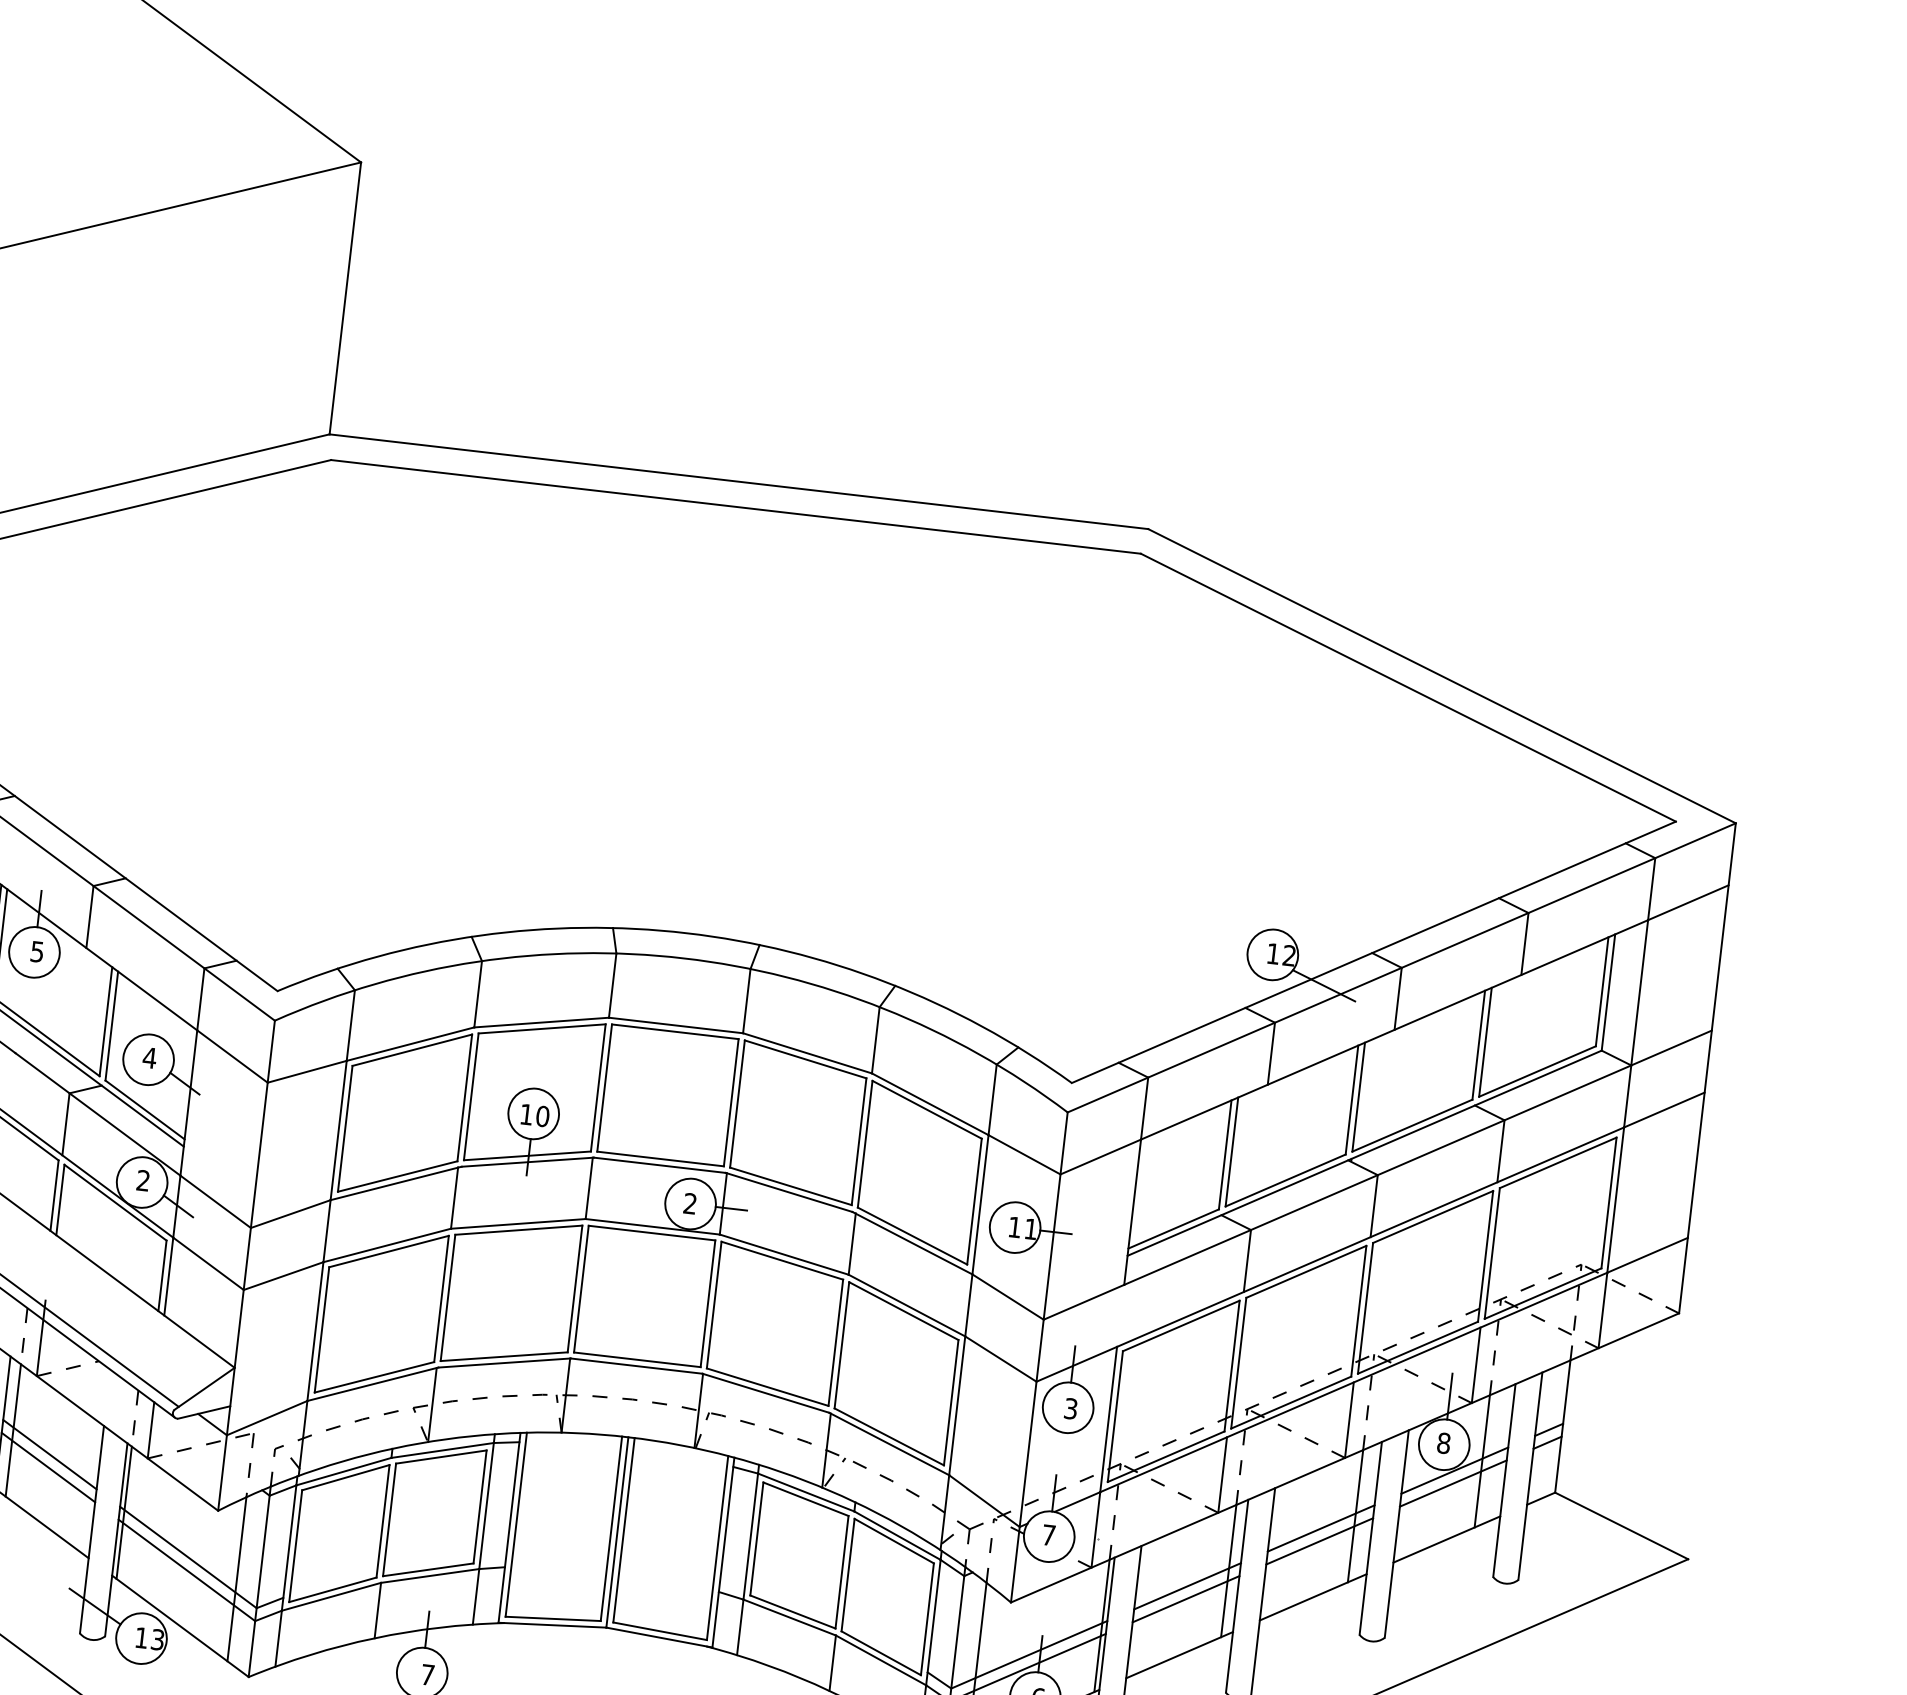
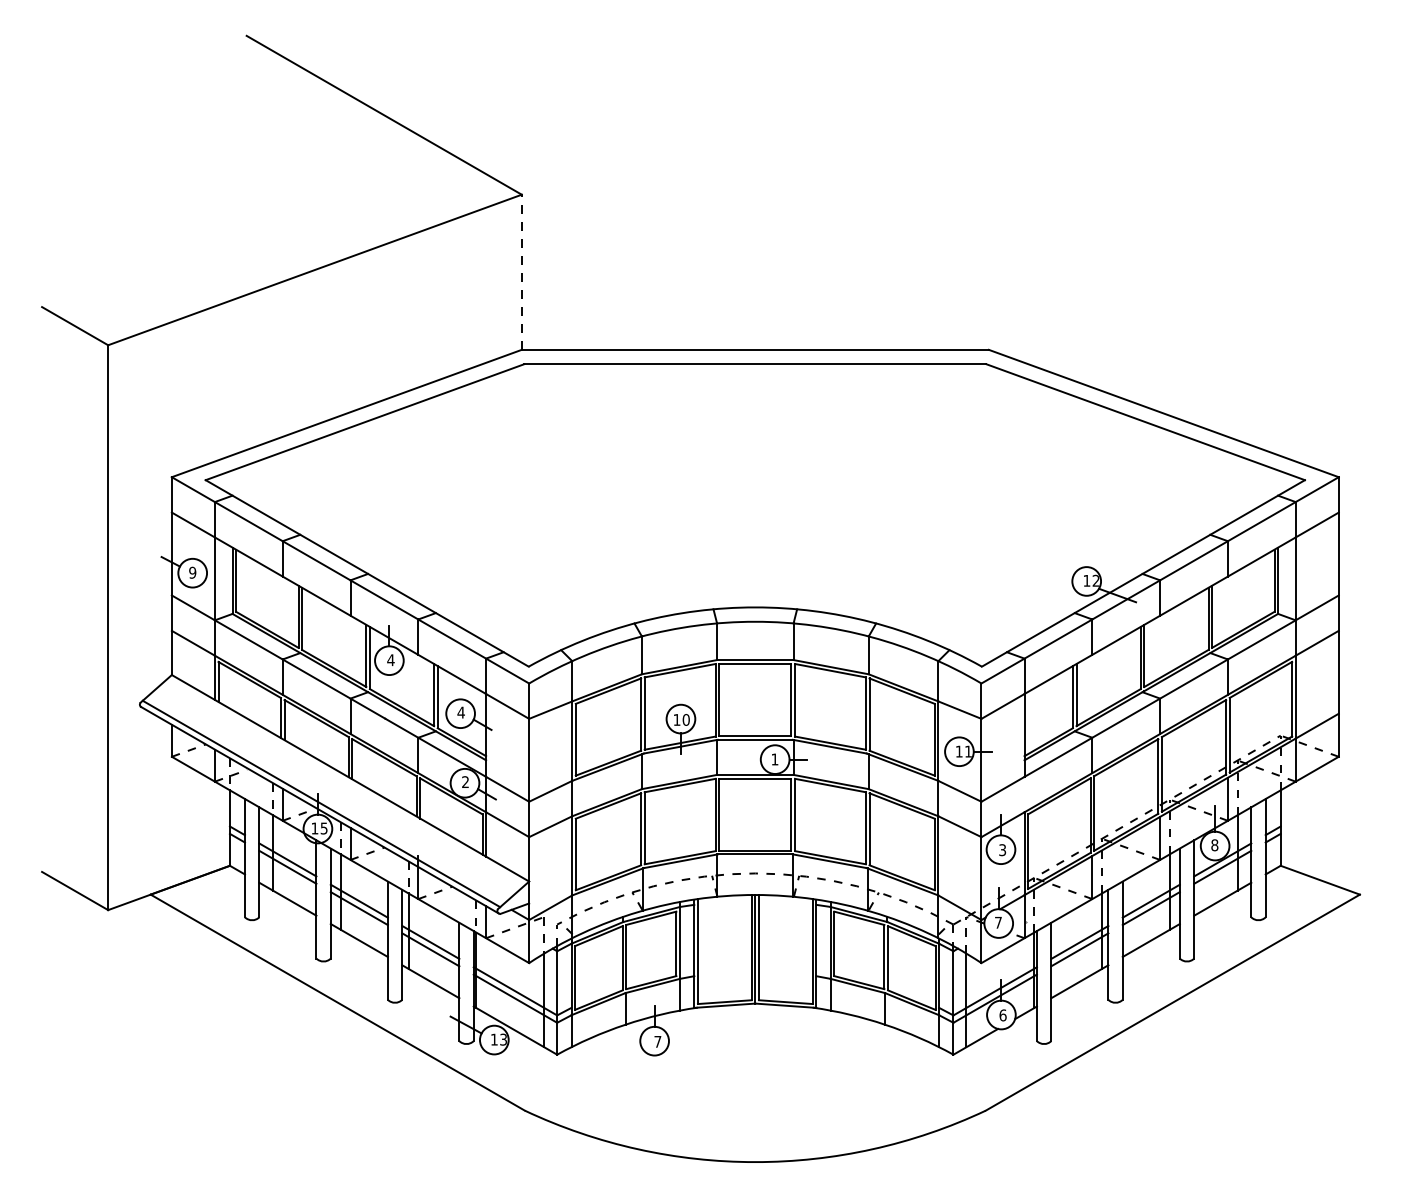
line: (344, 298) -> (521, 272), solid -> dashed
text: (36, 952) -> (390, 660), 5 -> 4
text: (689, 1203) -> (774, 759), 2 -> 1

